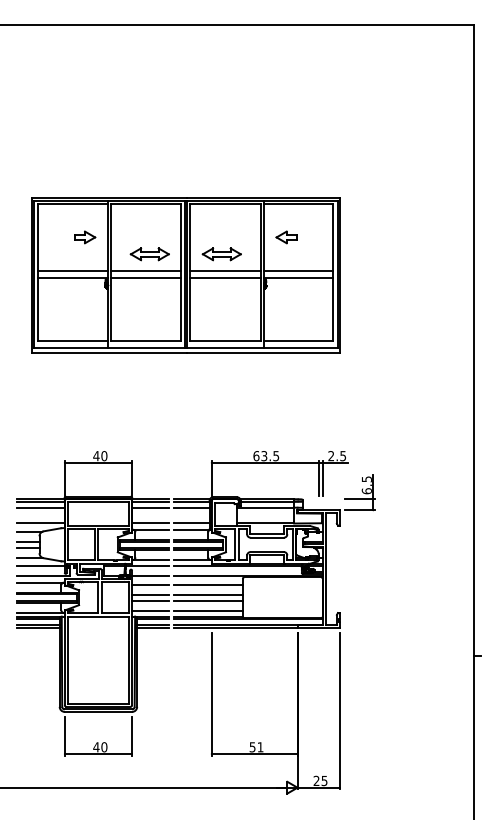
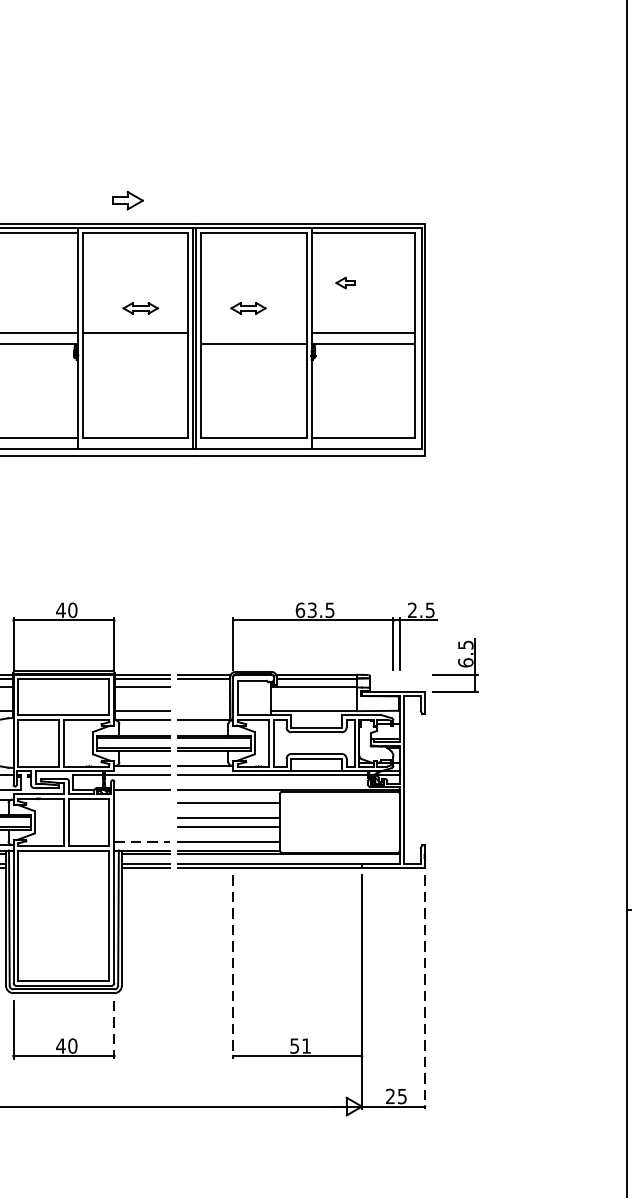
part: (85, 237) -> (128, 200), moved
part: (286, 237) -> (345, 283), size x0.6
part: (149, 254) -> (140, 308), size x0.6
part: (221, 254) -> (248, 308), size x0.6
line: (225, 271) -> (254, 333), removed
line: (146, 277) -> (135, 342), removed
line: (191, 507) -> (203, 687), removed
line: (191, 523) -> (203, 711), removed
line: (150, 584) -> (141, 802), removed
line: (150, 594) -> (141, 817), removed
line: (150, 600) -> (141, 826), removed
line: (150, 610) -> (141, 841), solid -> dashed
line: (211, 695) -> (233, 968), solid -> dashed
line: (339, 711) -> (424, 992), solid -> dashed
line: (132, 736) -> (114, 1029), solid -> dashed

